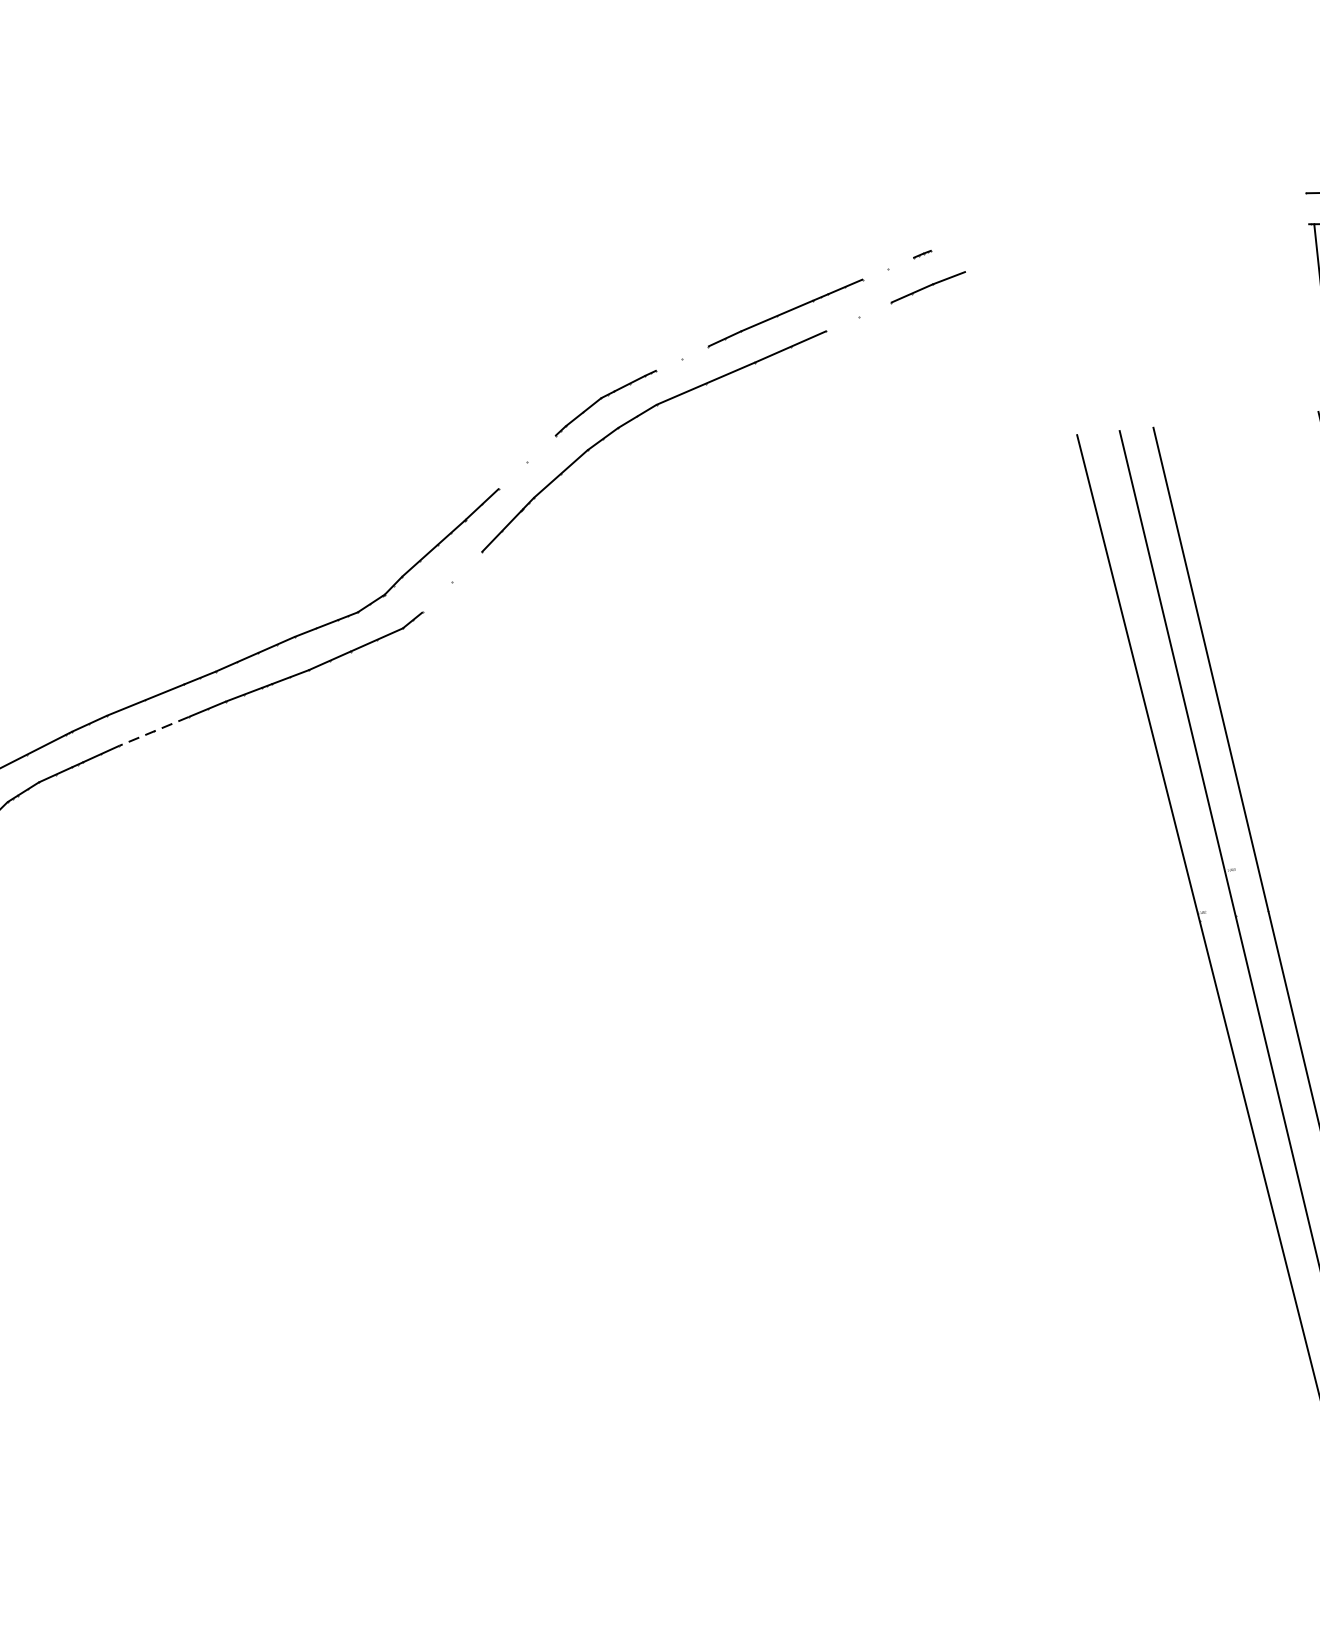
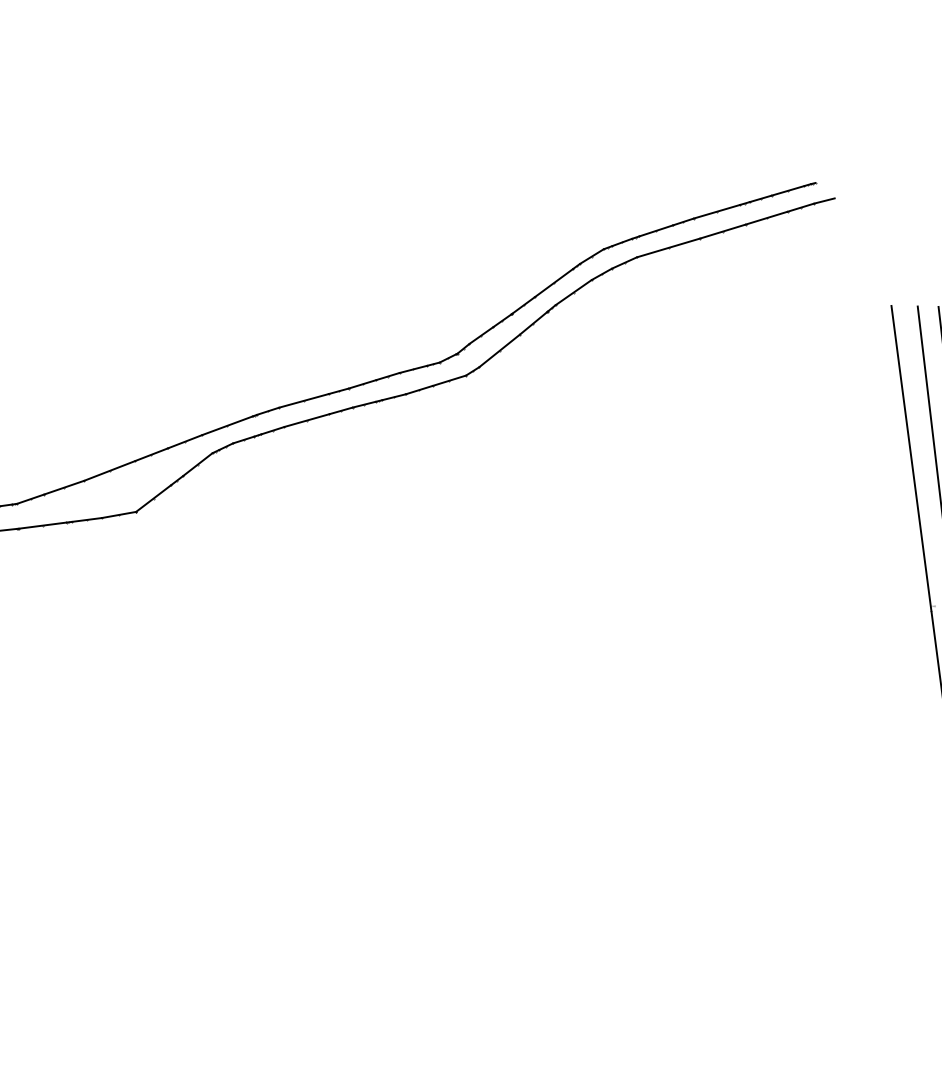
line: (888, 268) -> (788, 190), added
line: (858, 315) -> (766, 217), added
line: (681, 357) -> (655, 230), added
line: (526, 463) -> (553, 283), added
line: (452, 581) -> (499, 350), added
line: (153, 731) -> (306, 420), dashed -> solid

